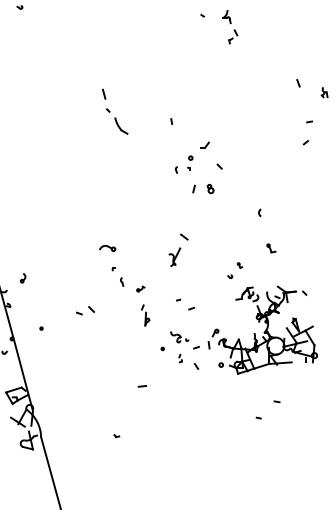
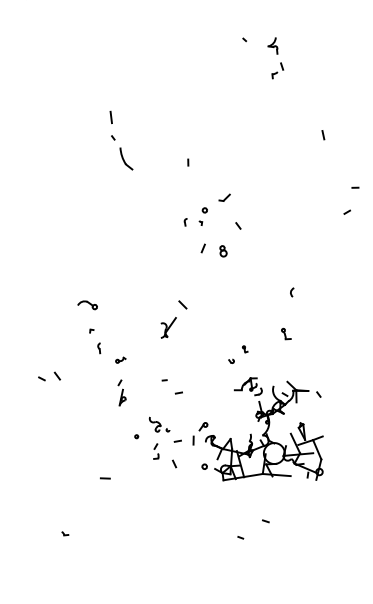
line: (298, 83) -> (323, 135), moved
arc: (259, 212) -> (291, 291), moved
part: (180, 358) -> (156, 451), size x1.67

